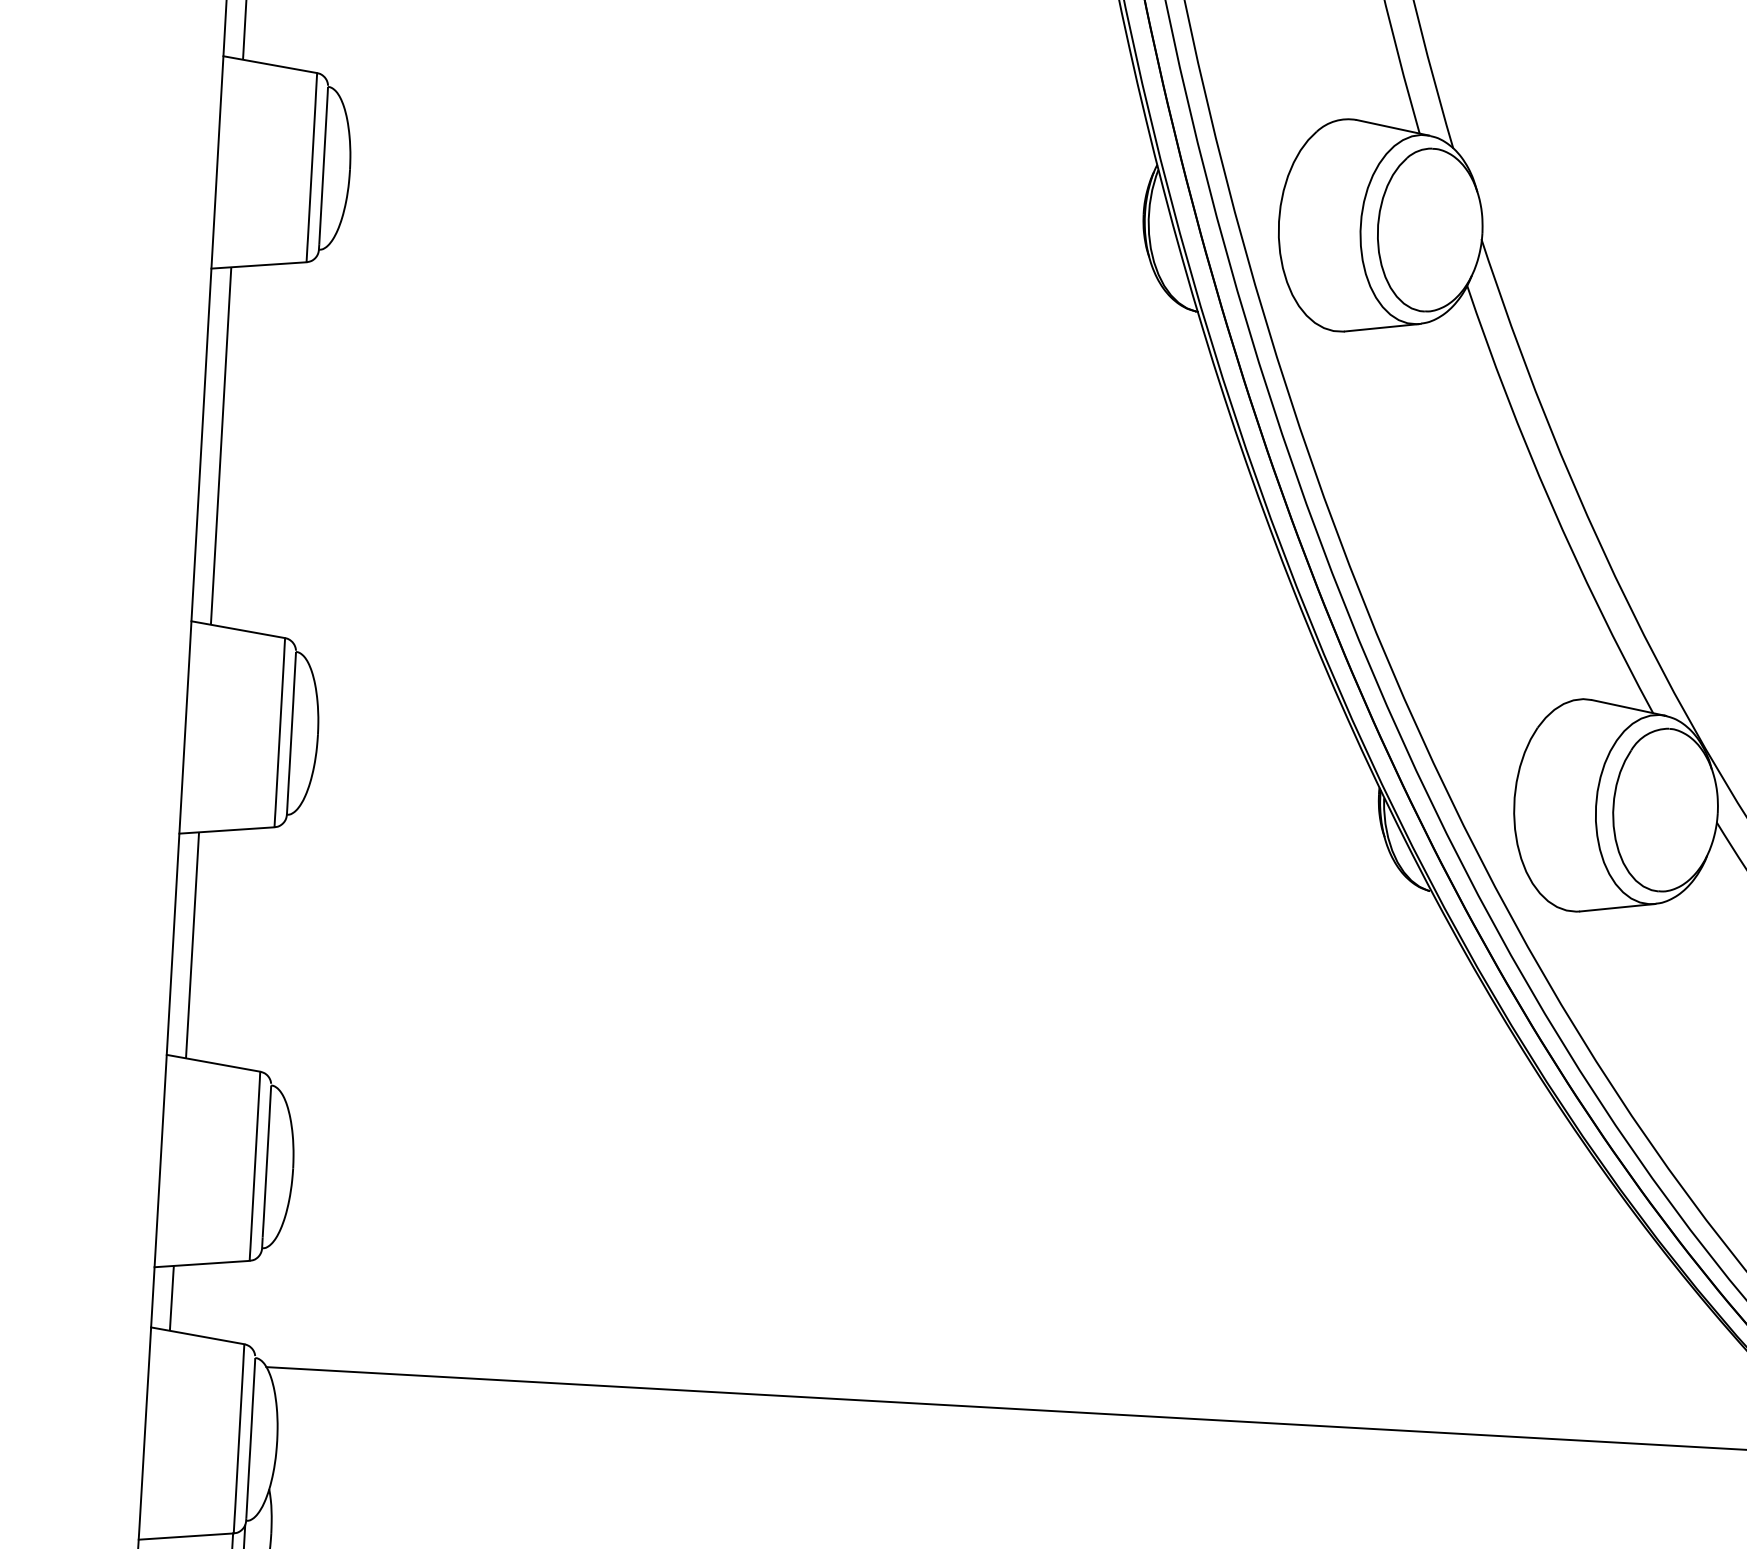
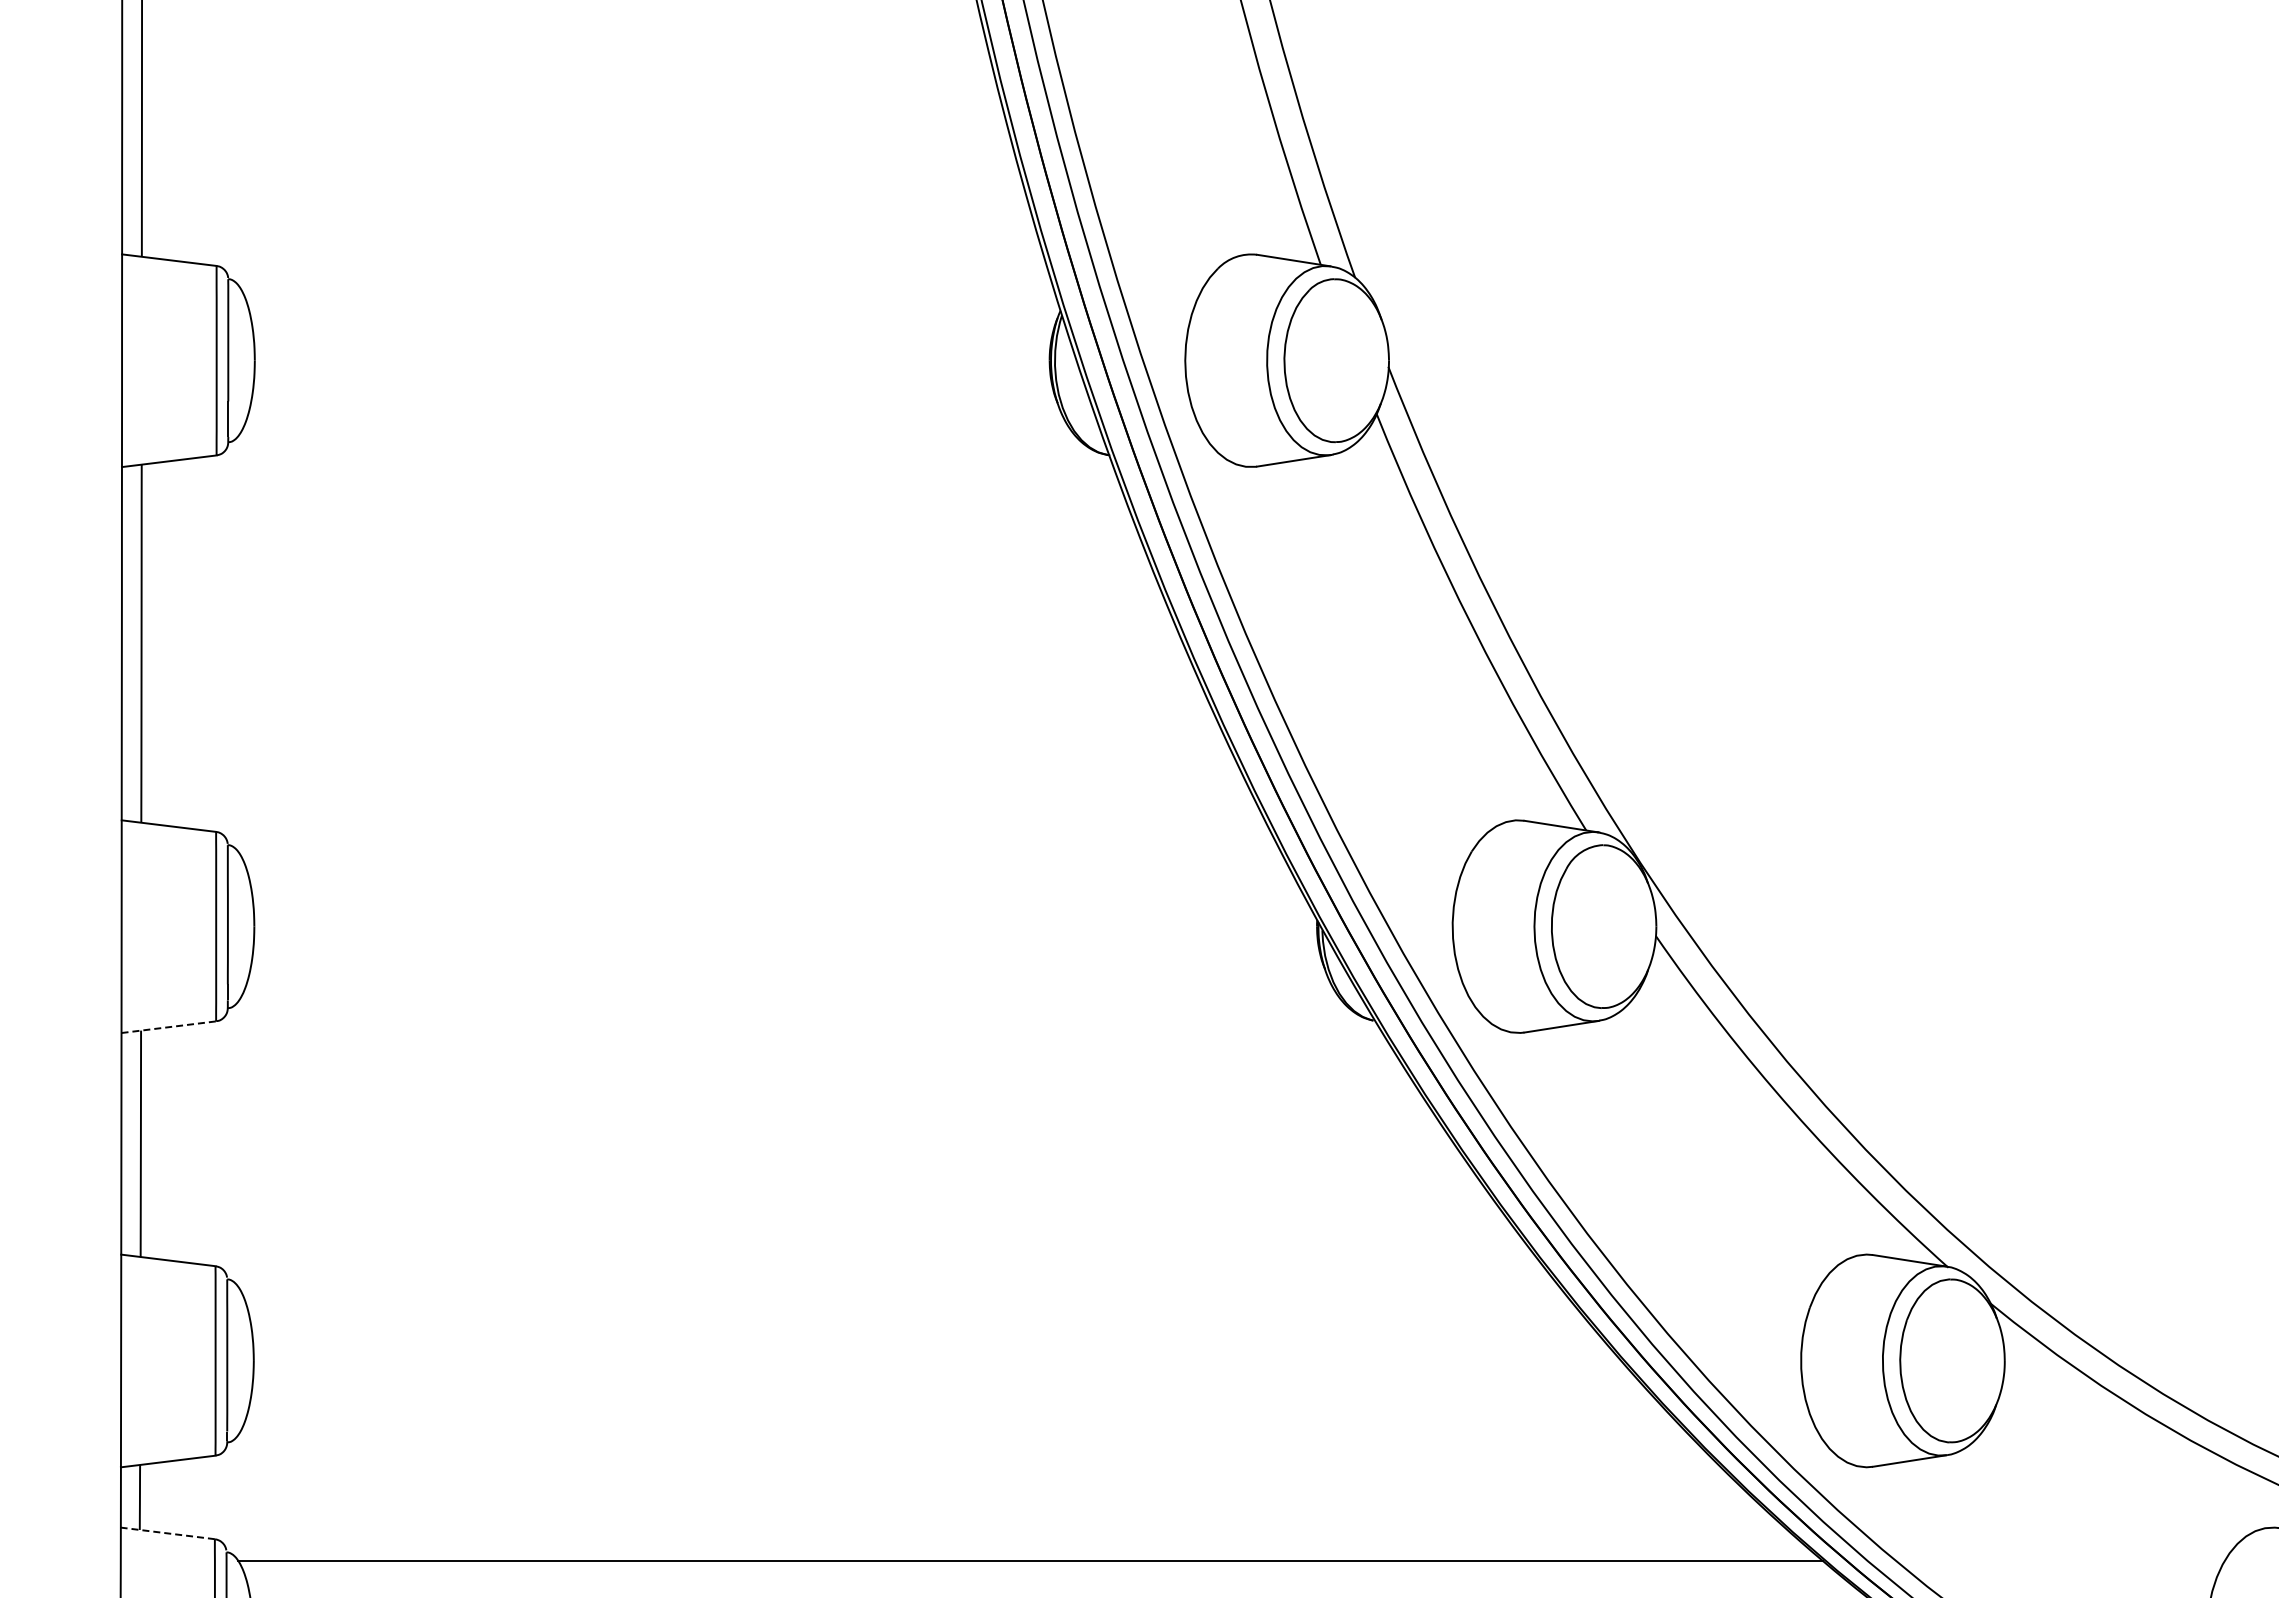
line: (226, 830) -> (168, 1027), solid -> dashed
line: (197, 1335) -> (167, 1533), solid -> dashed

